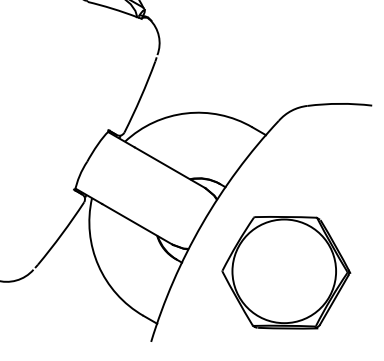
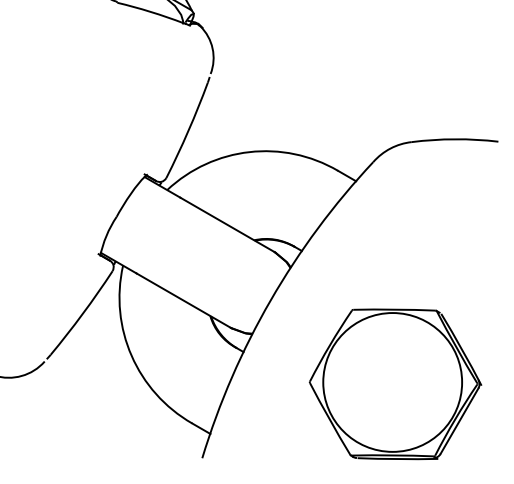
part: (286, 272) -> (395, 384), moved

